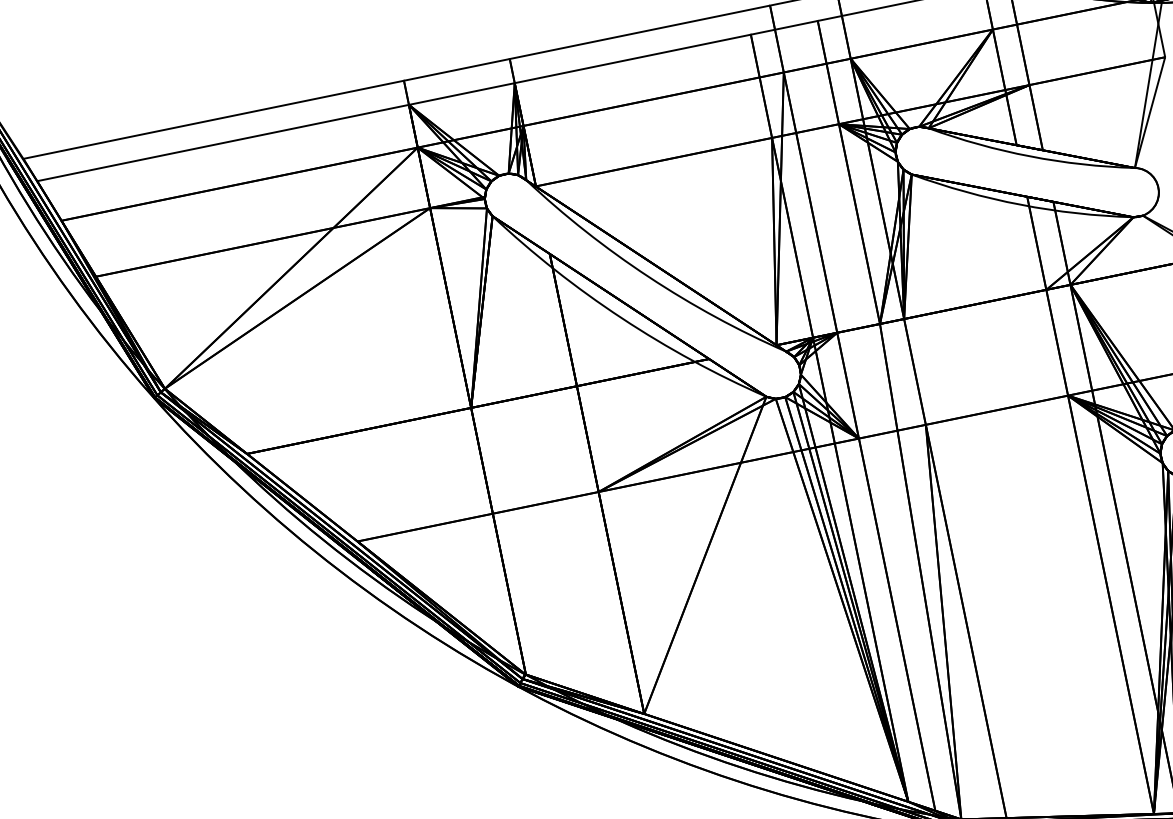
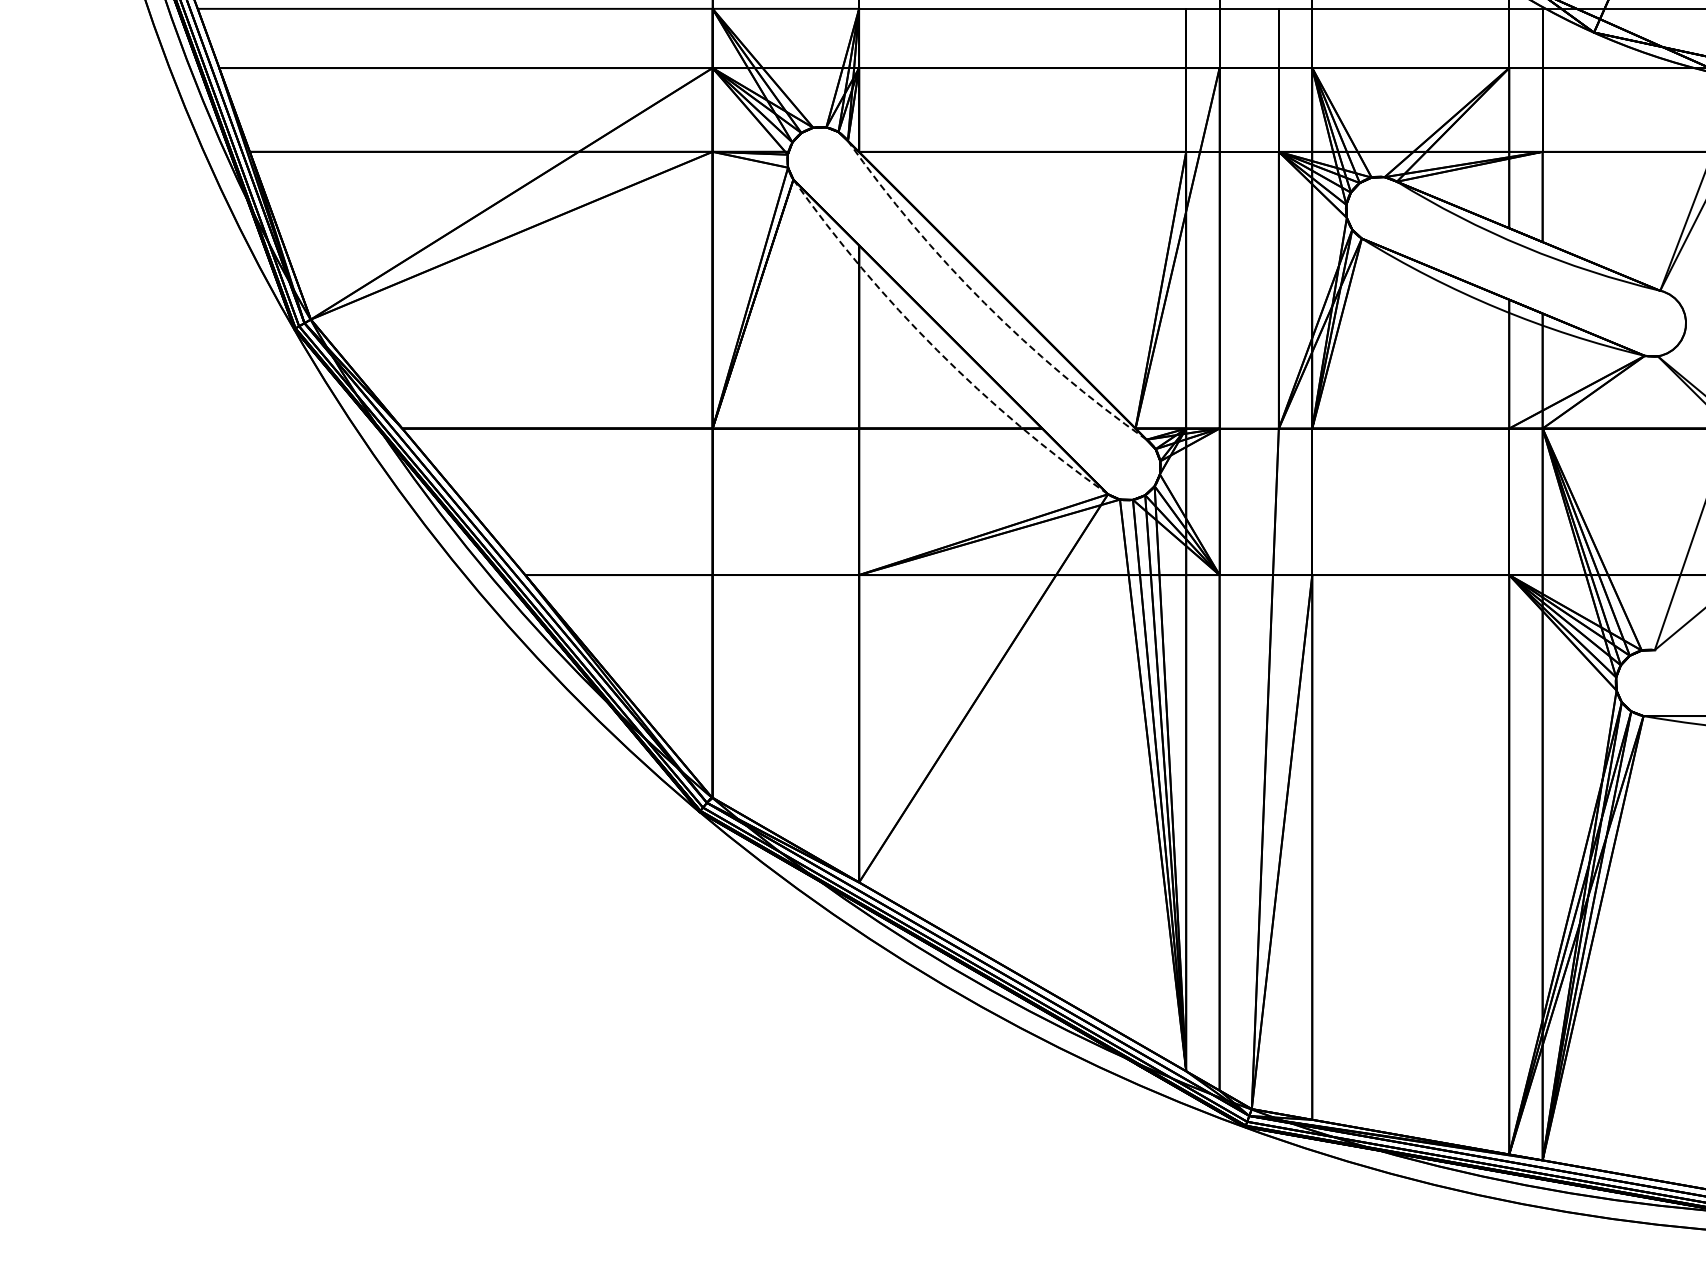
arc: (648, 277) -> (984, 303), solid -> dashed
arc: (621, 318) -> (937, 350), solid -> dashed

